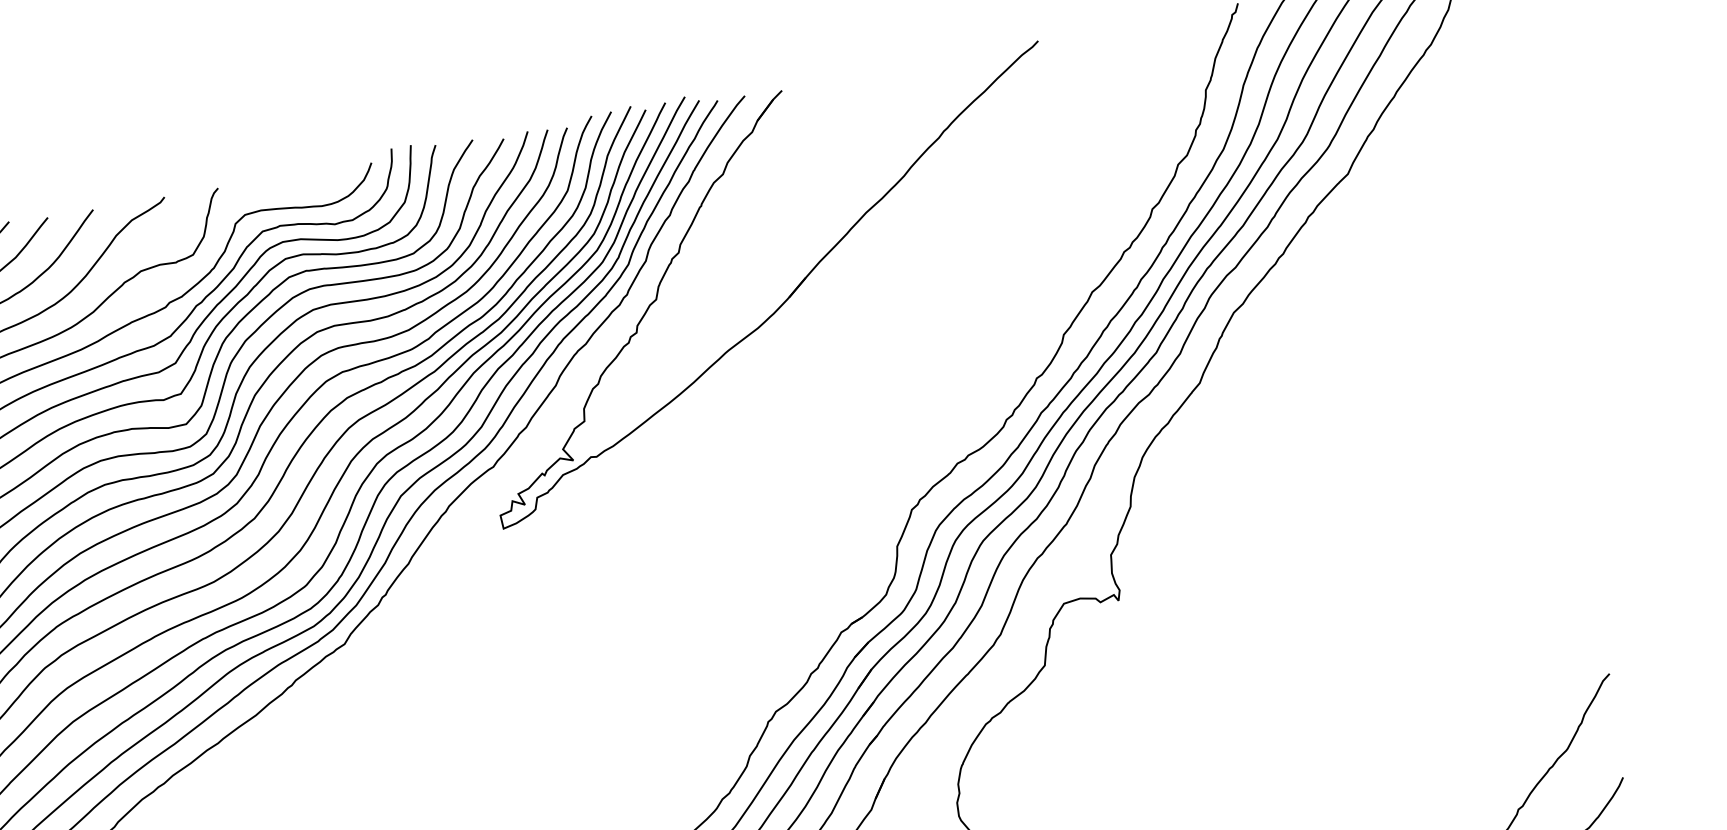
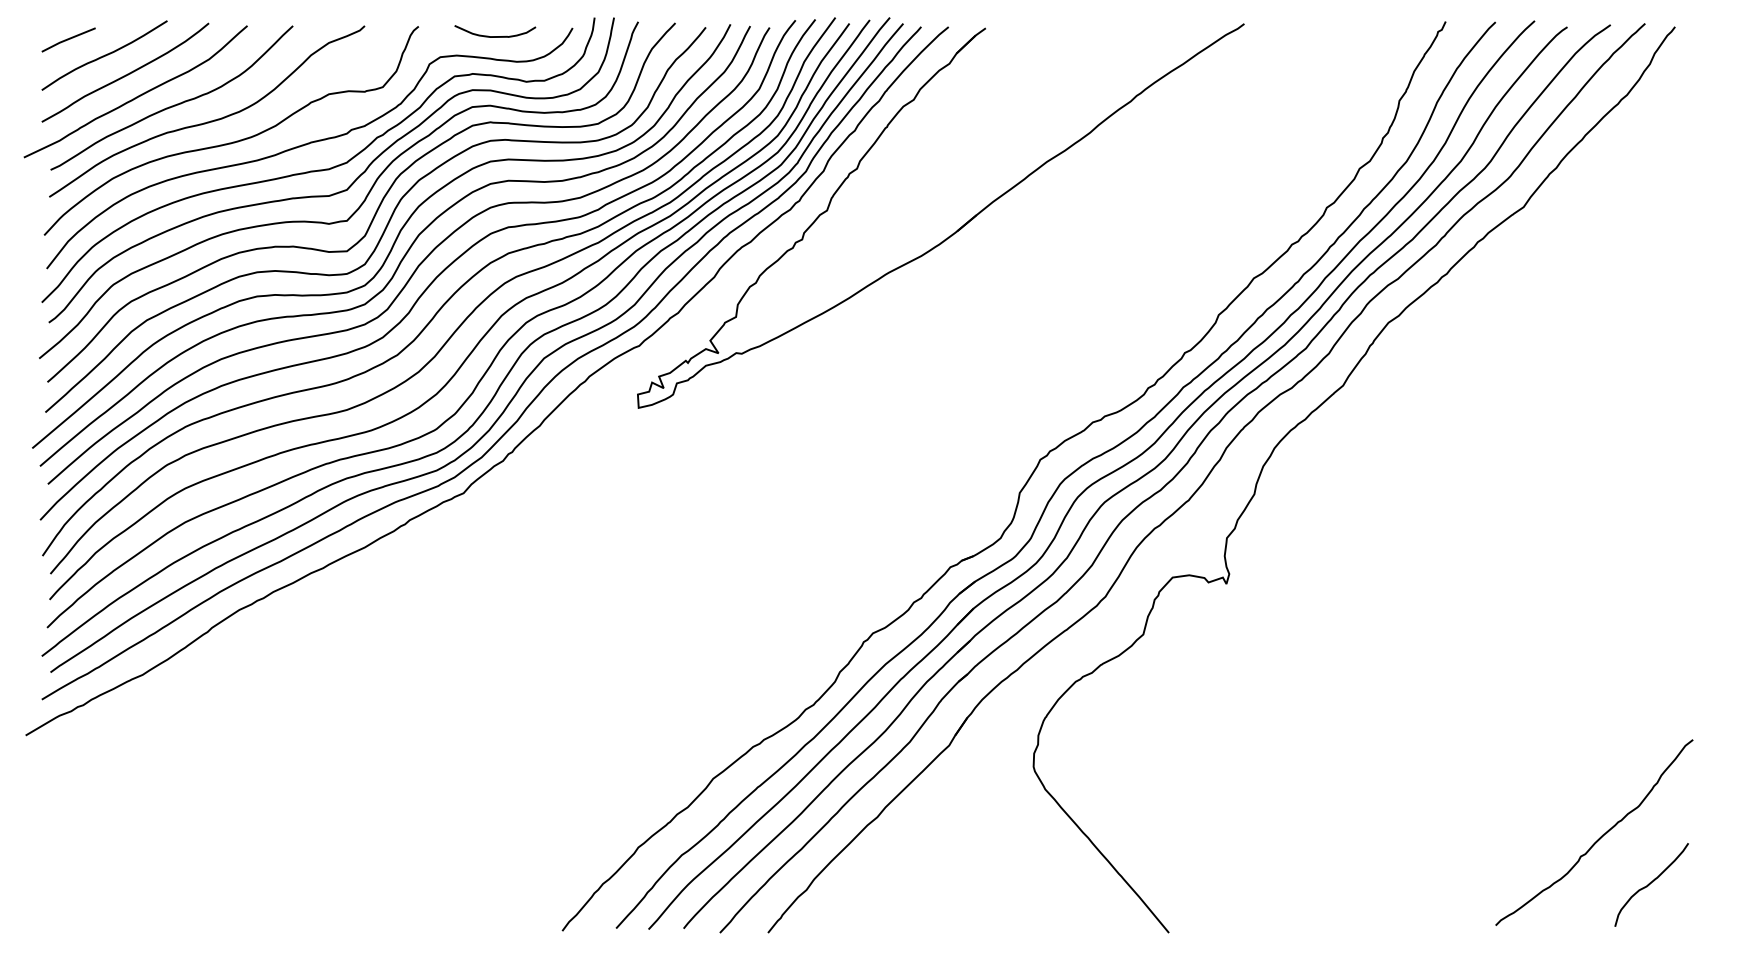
curve: (296, 184) -> (495, 36), added

